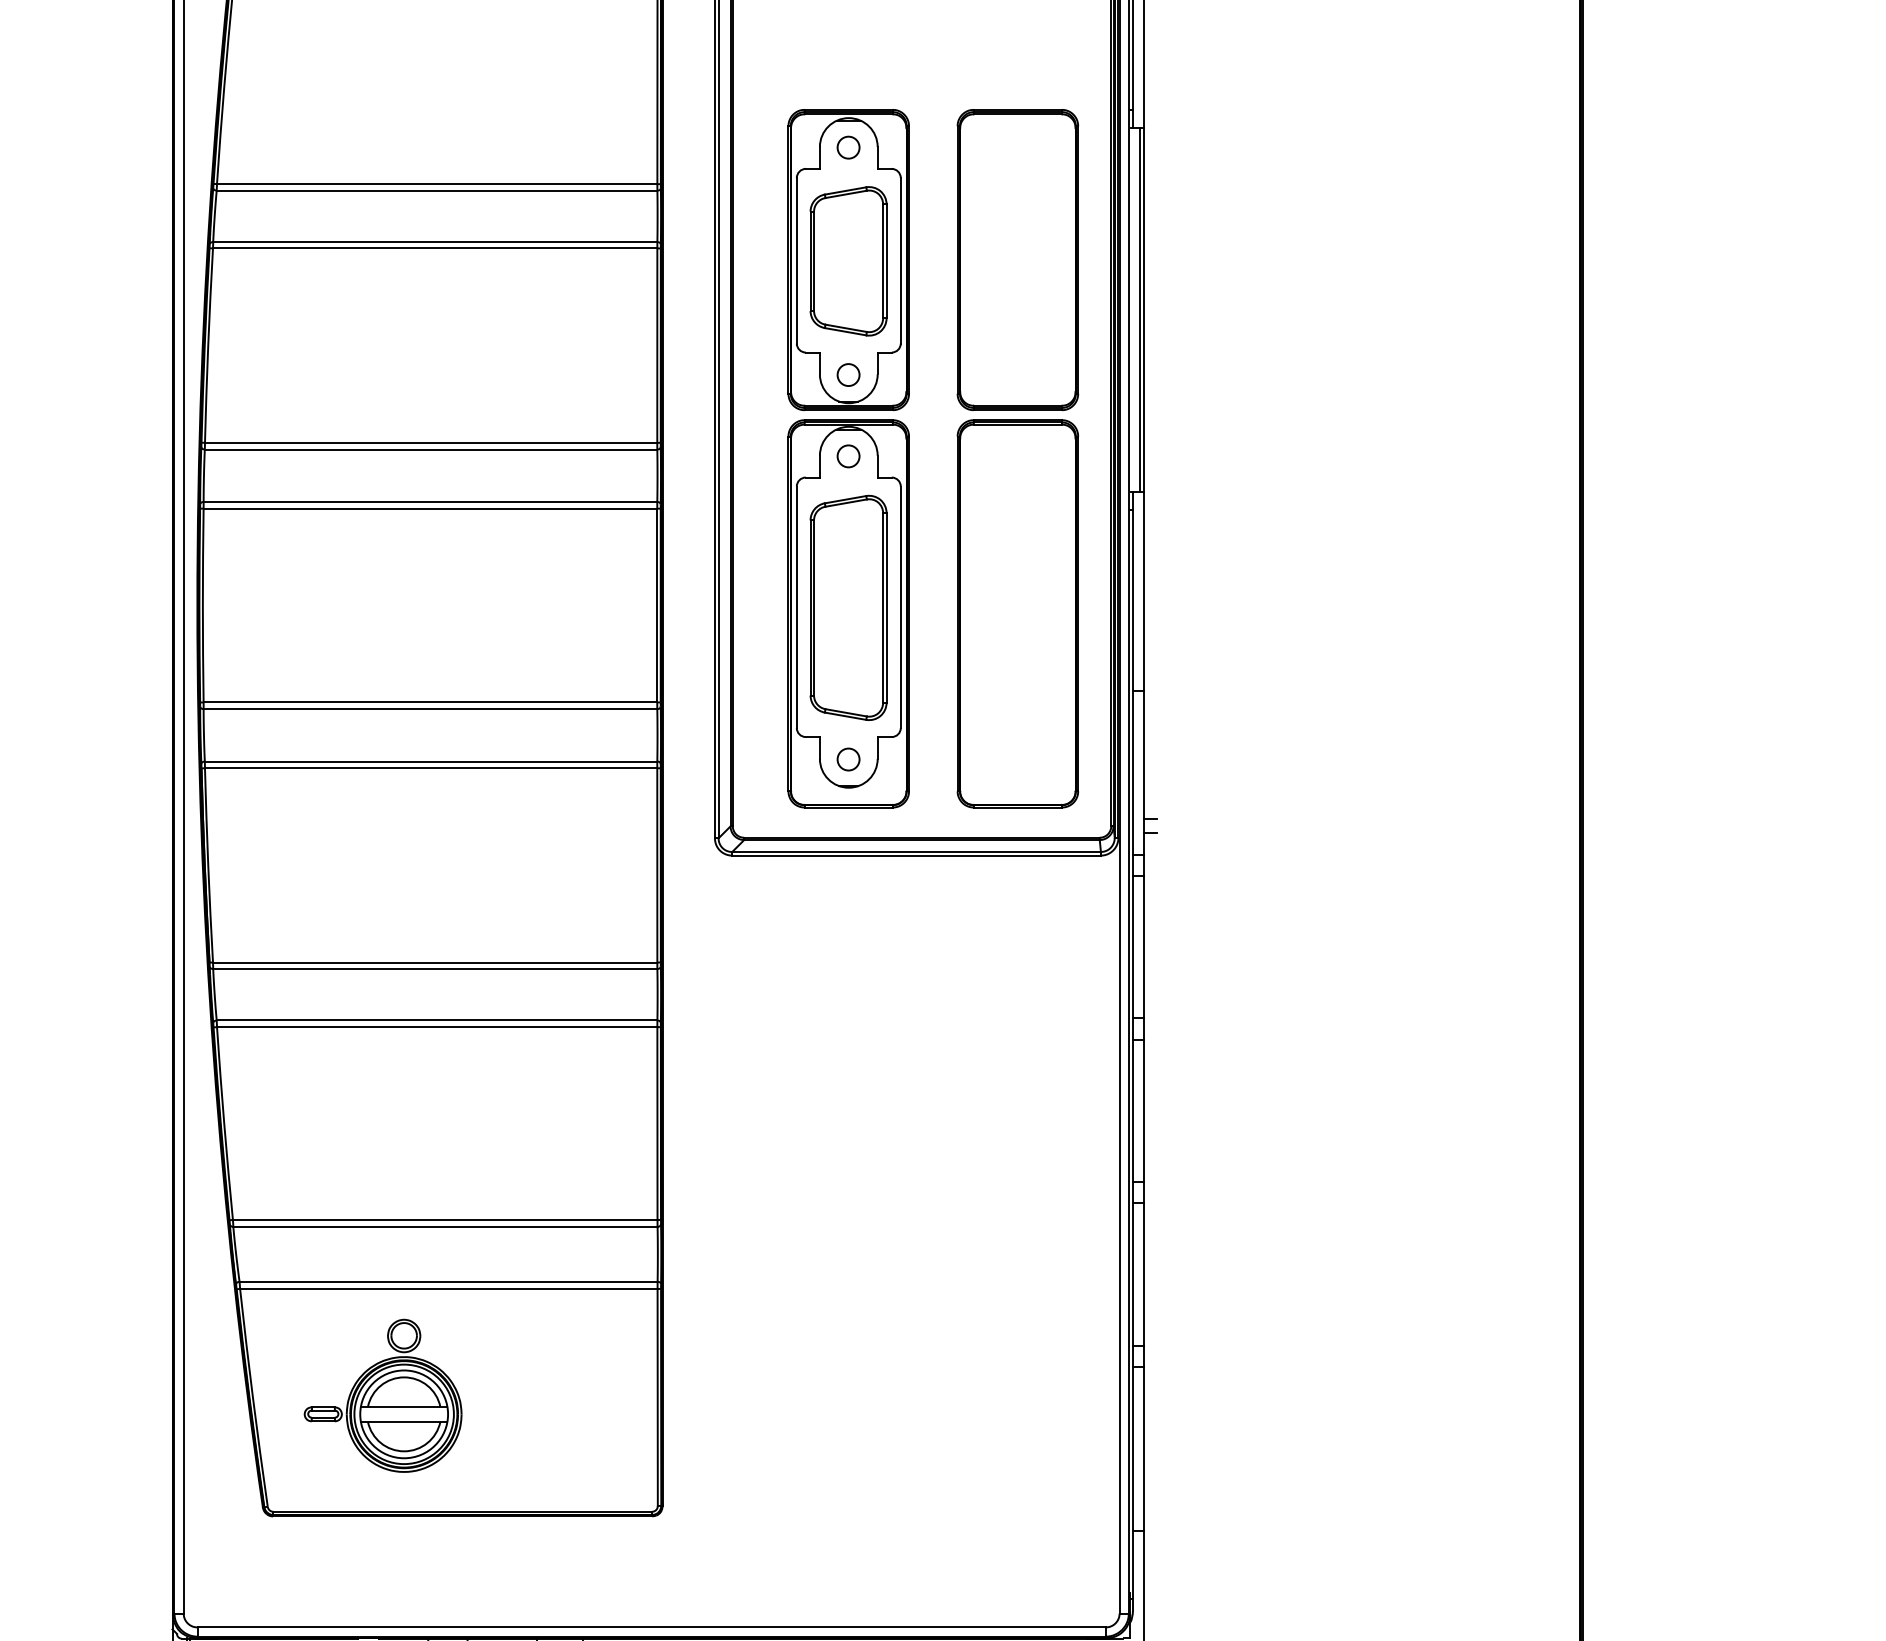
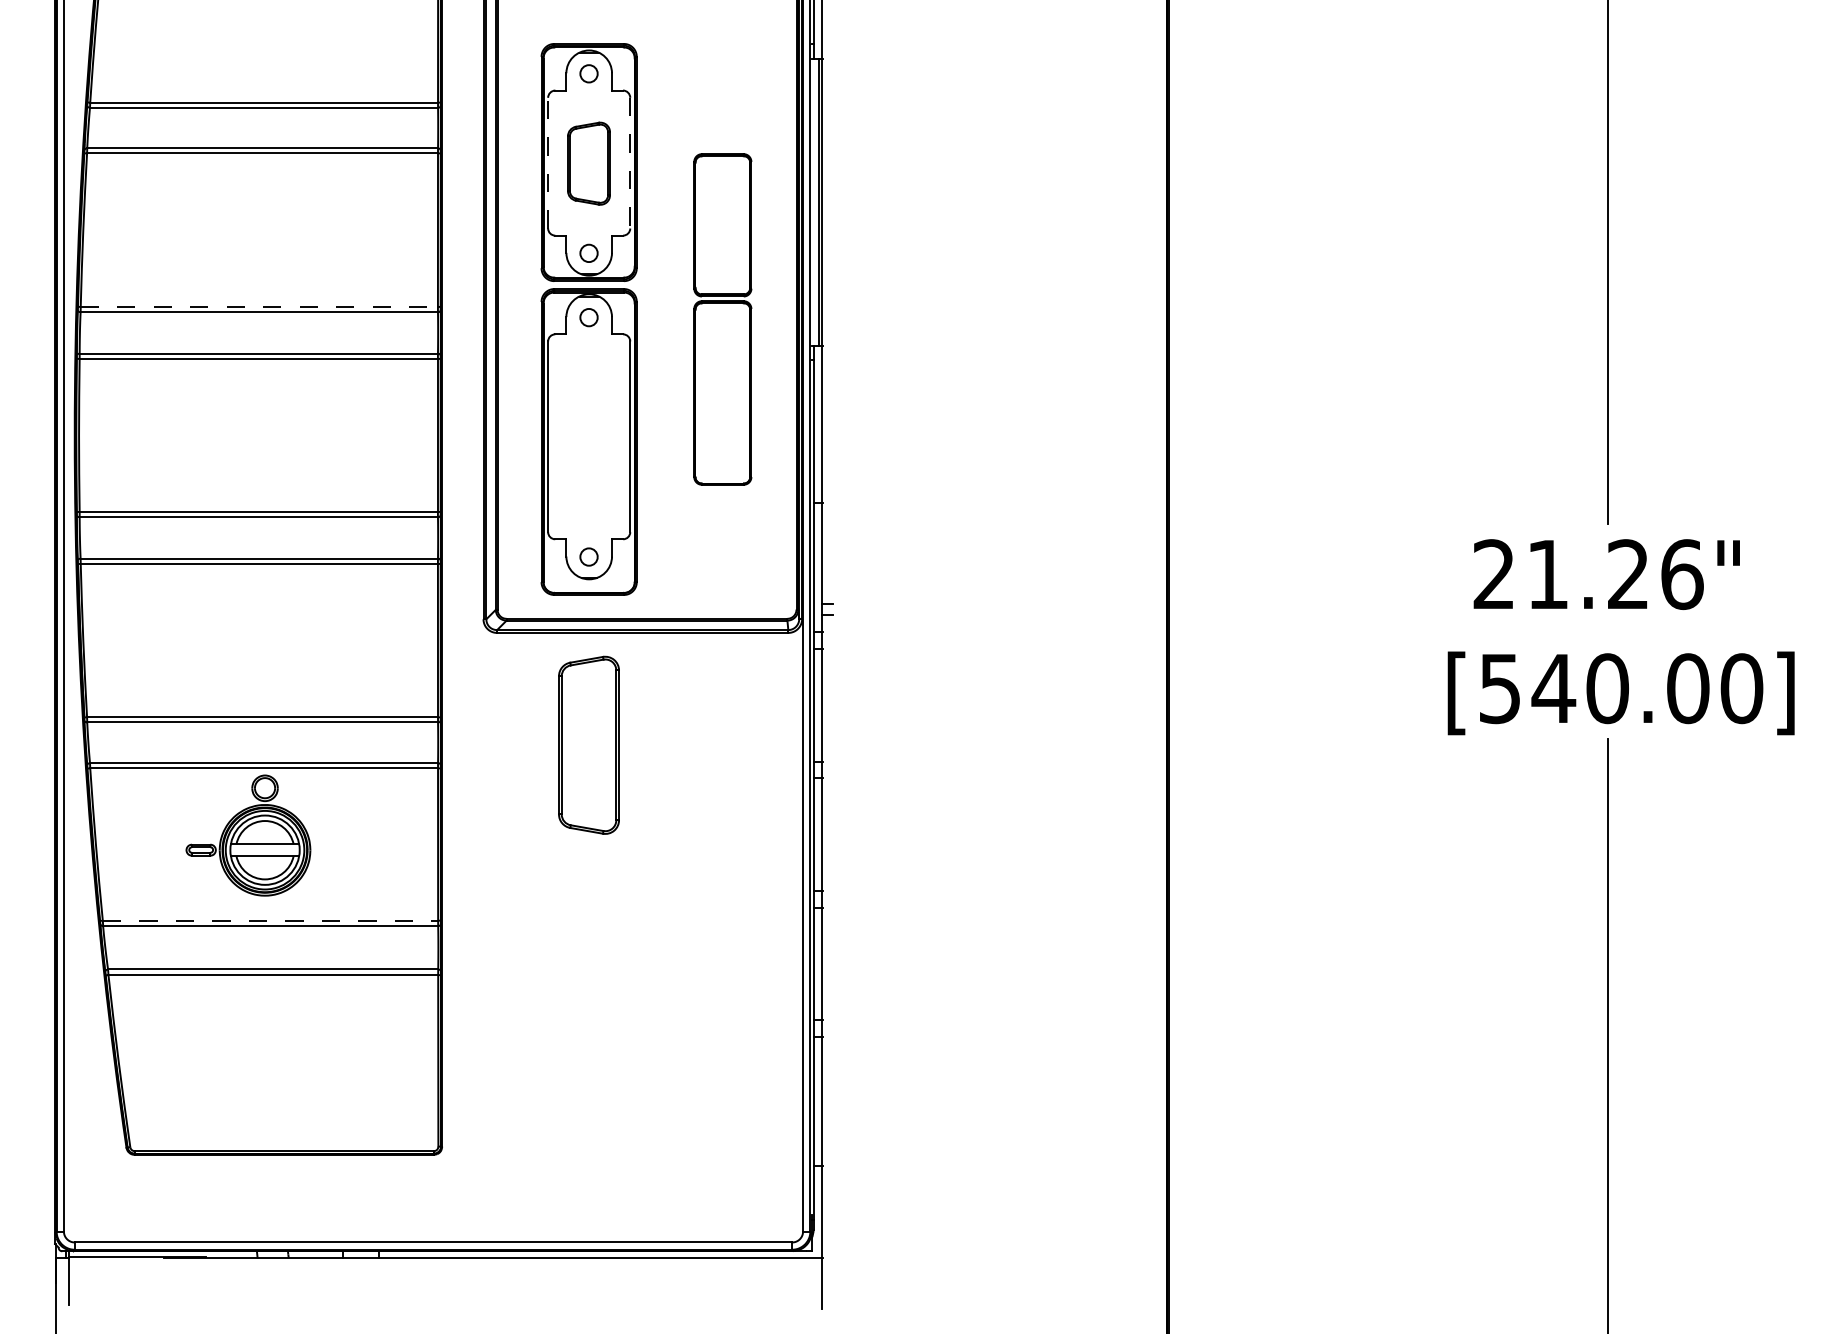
line: (797, 259) -> (548, 162), solid -> dashed
part: (847, 261) -> (588, 163), size x0.7
line: (901, 261) -> (630, 163), solid -> dashed
line: (431, 442) -> (259, 306), solid -> dashed
part: (1017, 458) -> (722, 319), size x0.6
part: (847, 606) -> (588, 744), moved
line: (445, 1219) -> (270, 920), solid -> dashed
part: (383, 1395) -> (248, 835), moved

